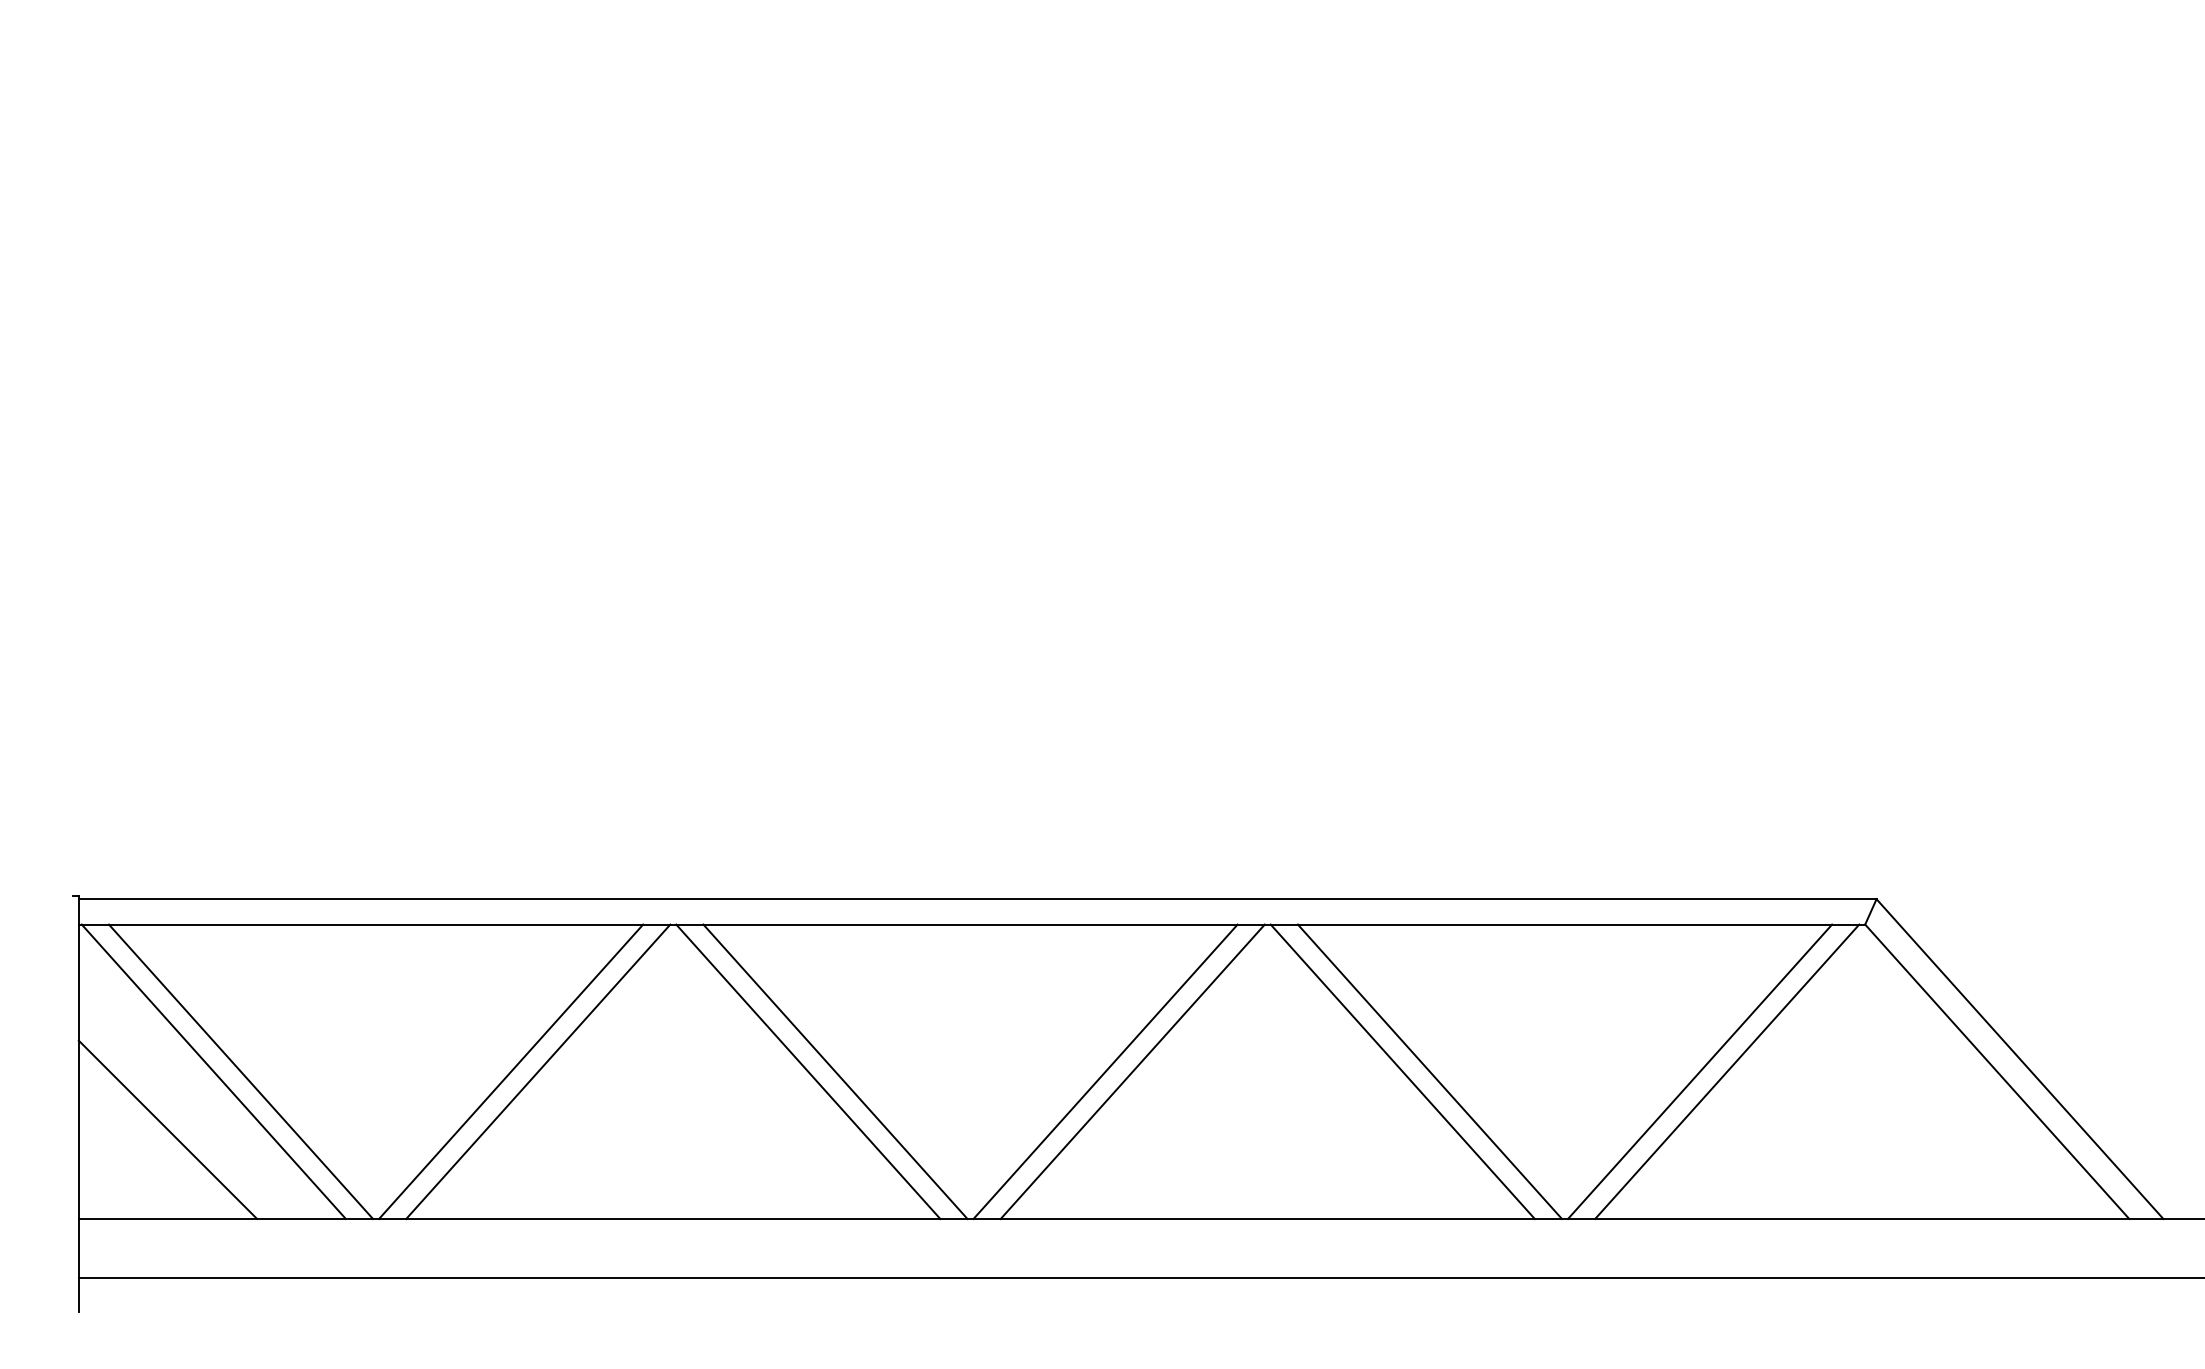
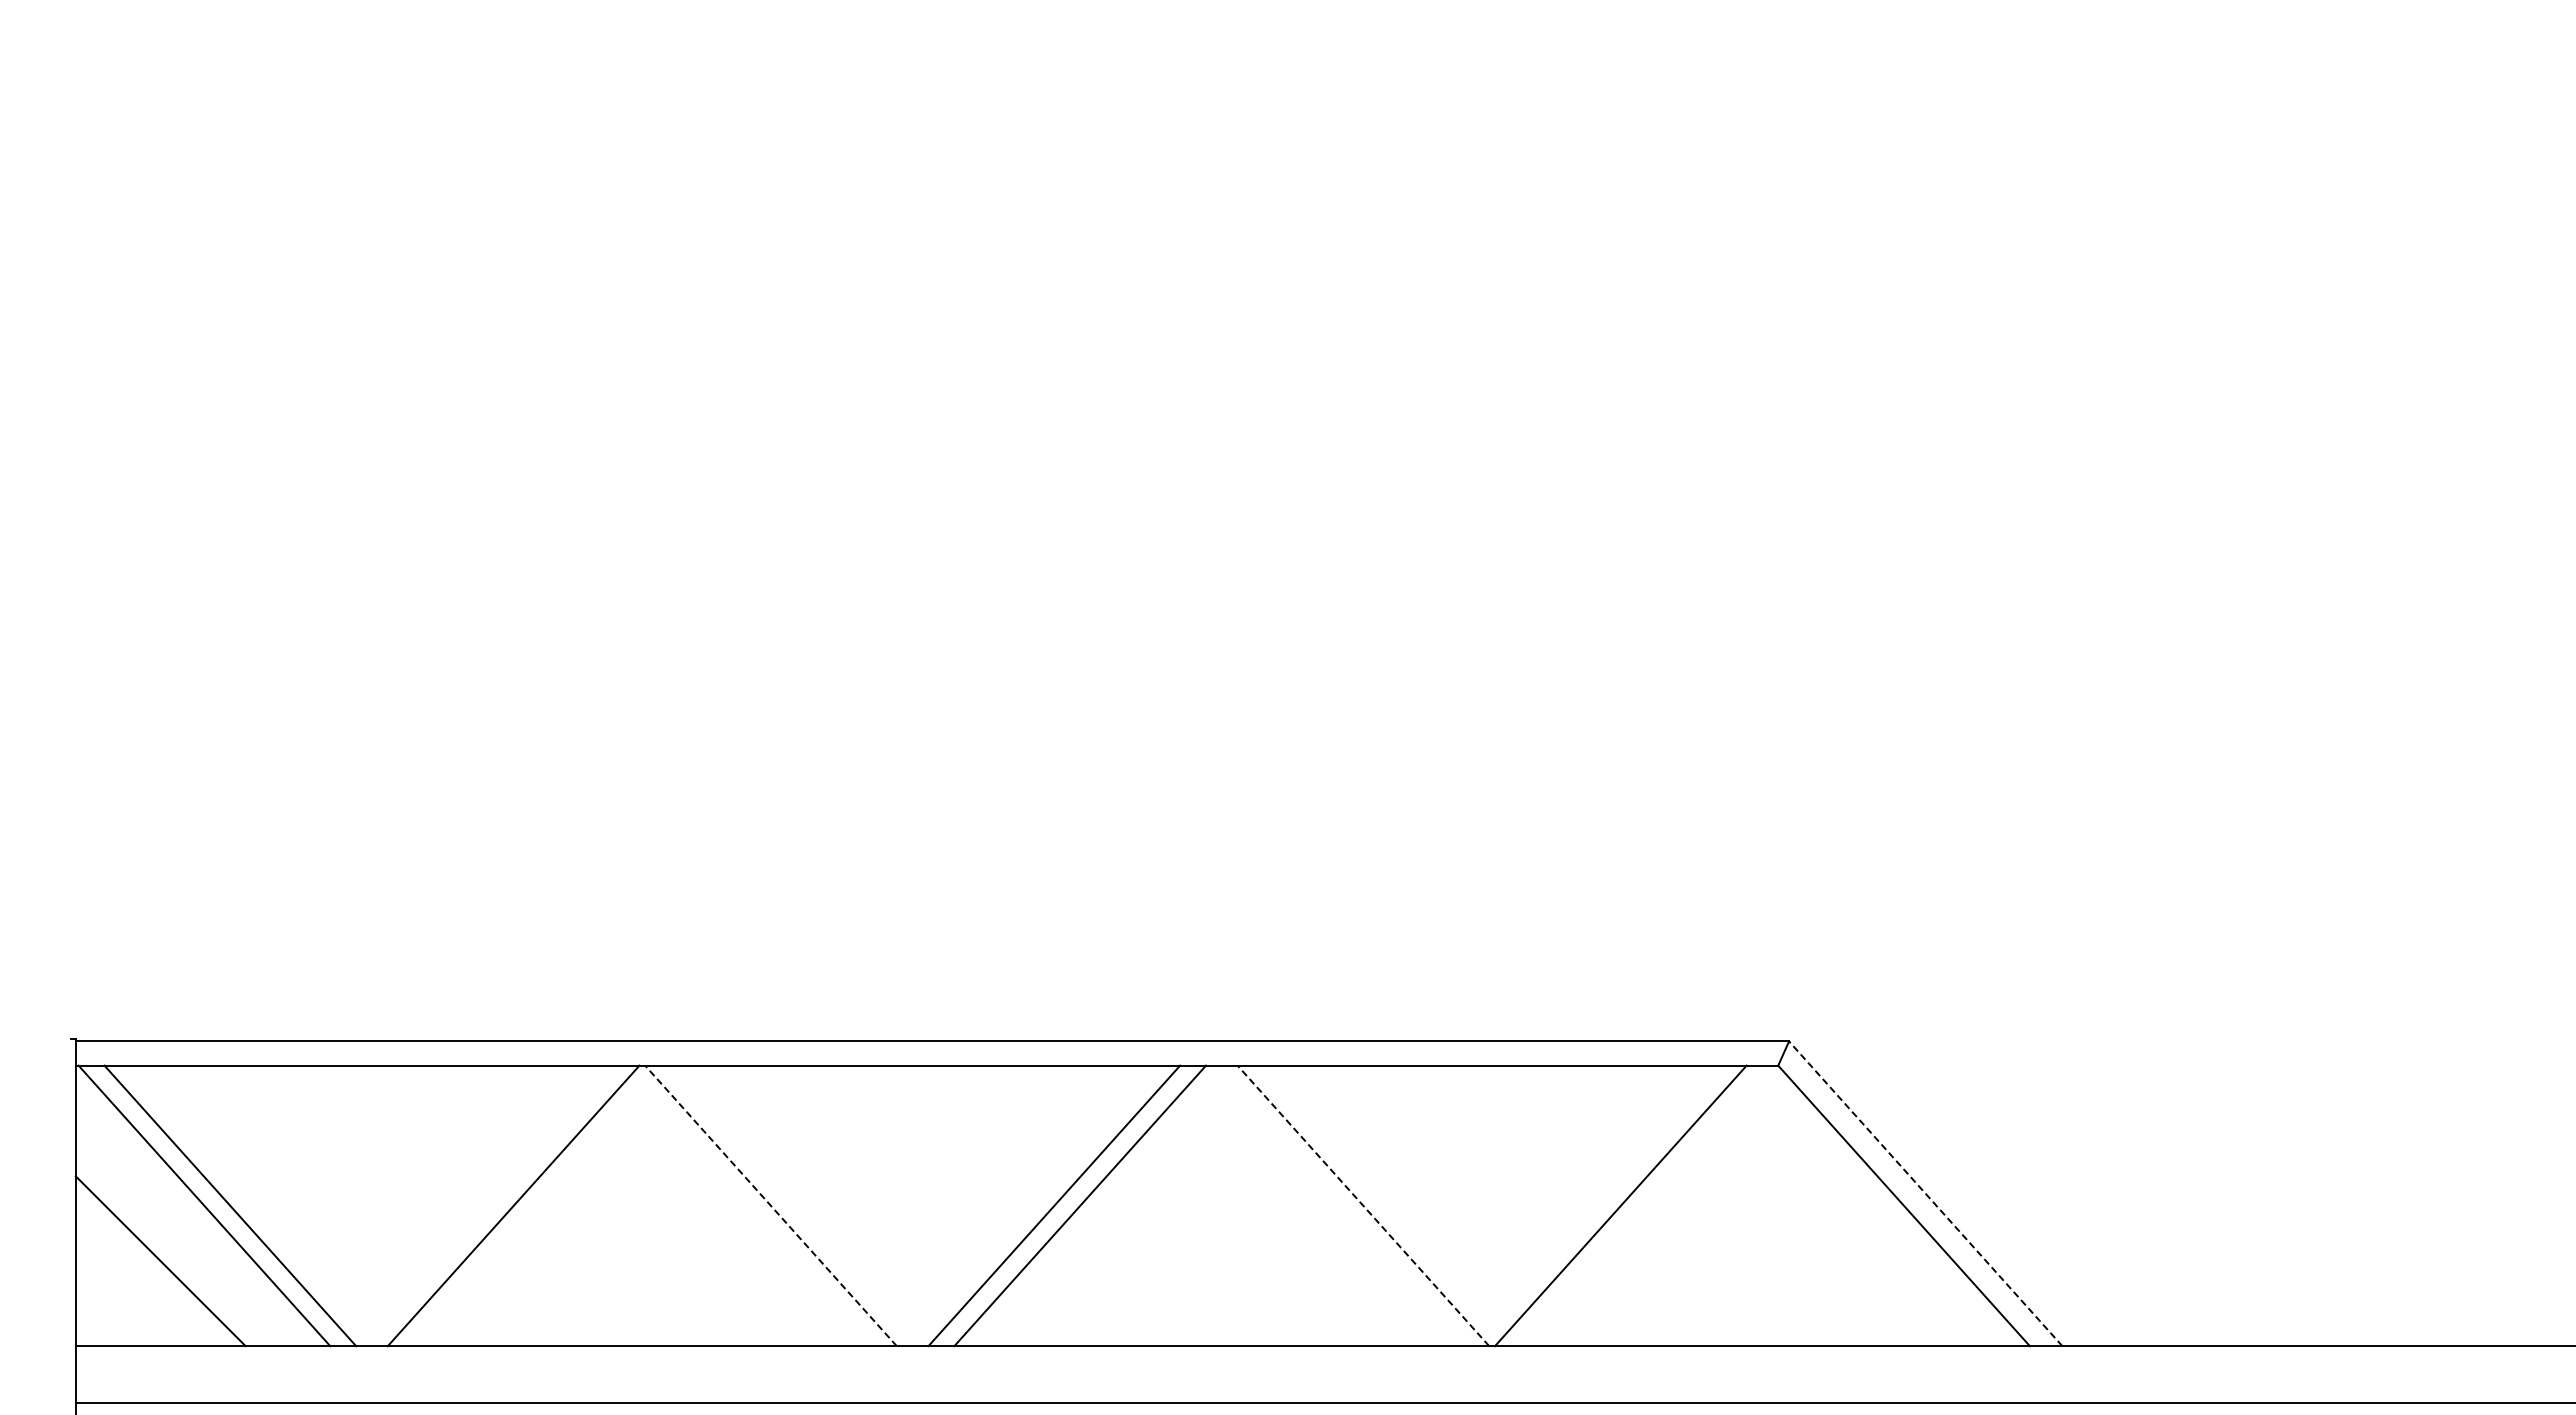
line: (2019, 1058) -> (1925, 1193), solid -> dashed
line: (510, 1071) -> (487, 1205), removed
line: (807, 1071) -> (770, 1205), solid -> dashed
line: (835, 1071) -> (796, 1205), removed
line: (1402, 1071) -> (1337, 1205), removed
line: (1430, 1071) -> (1363, 1205), solid -> dashed
line: (1726, 1071) -> (1646, 1205), removed

